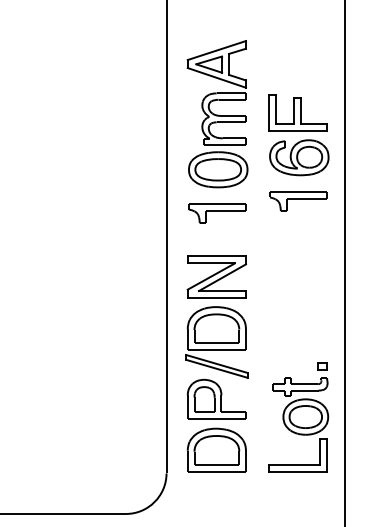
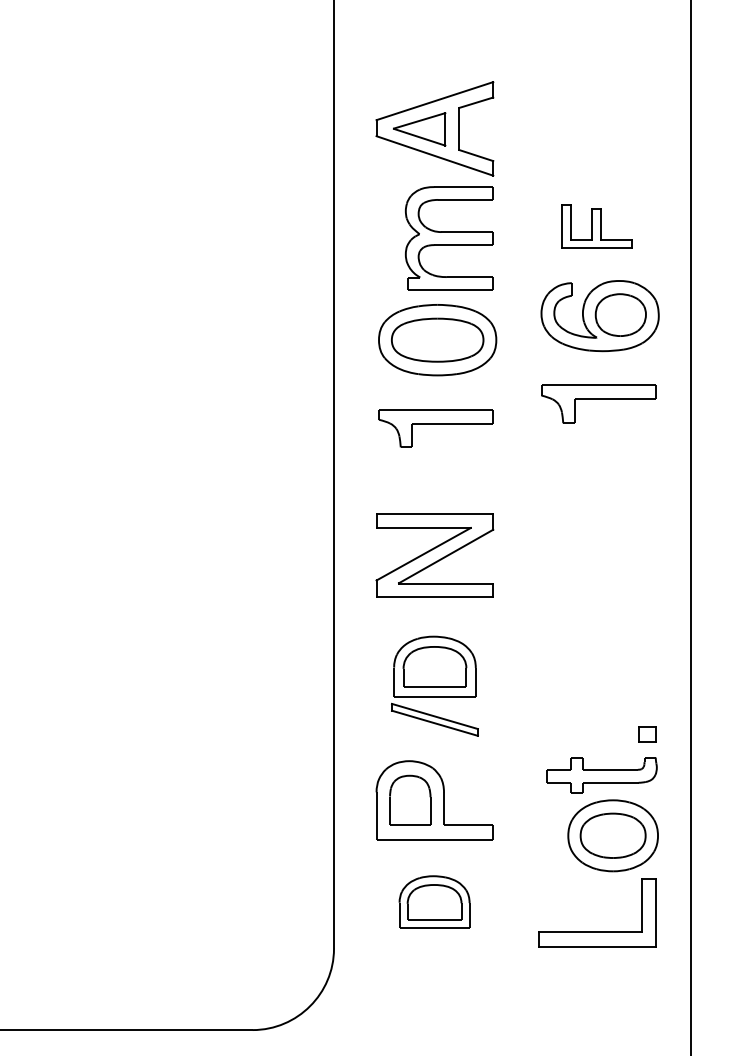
part: (297, 112) -> (596, 225), size x0.6
part: (216, 342) -> (434, 686), size x0.7
part: (216, 449) -> (434, 900), size x0.6

